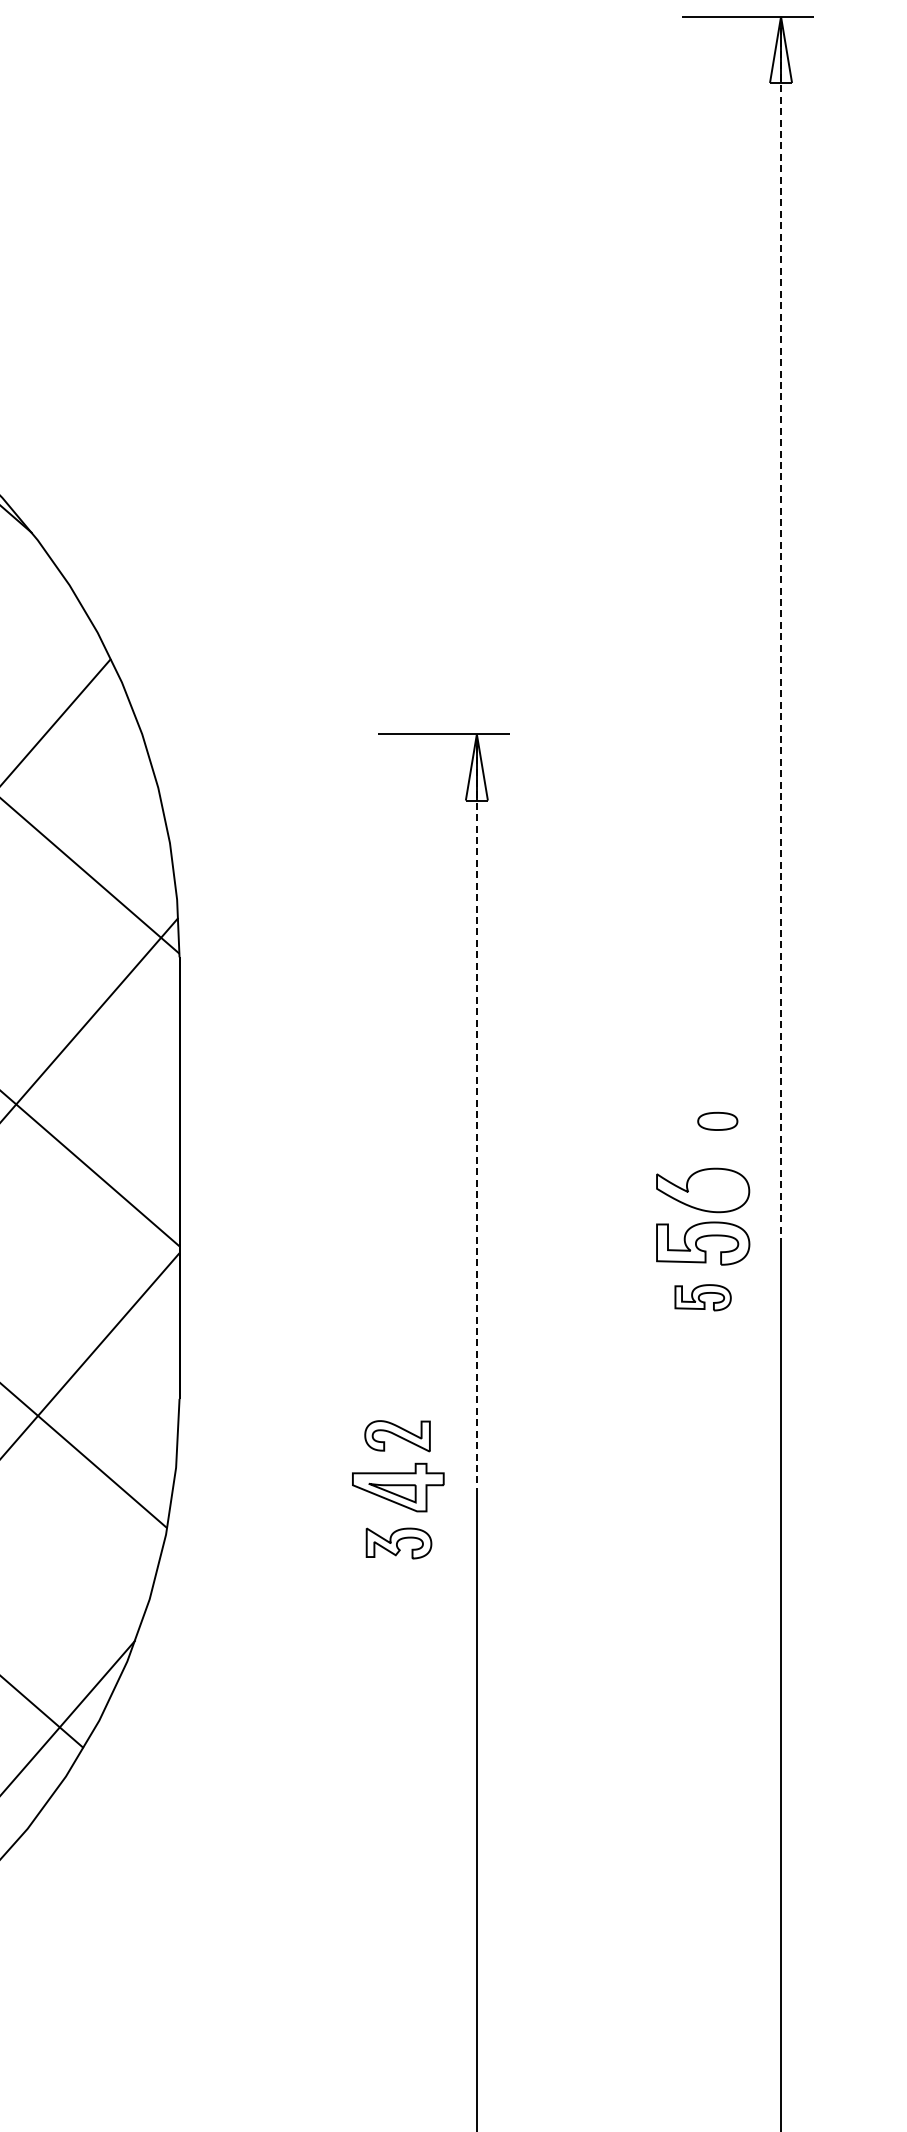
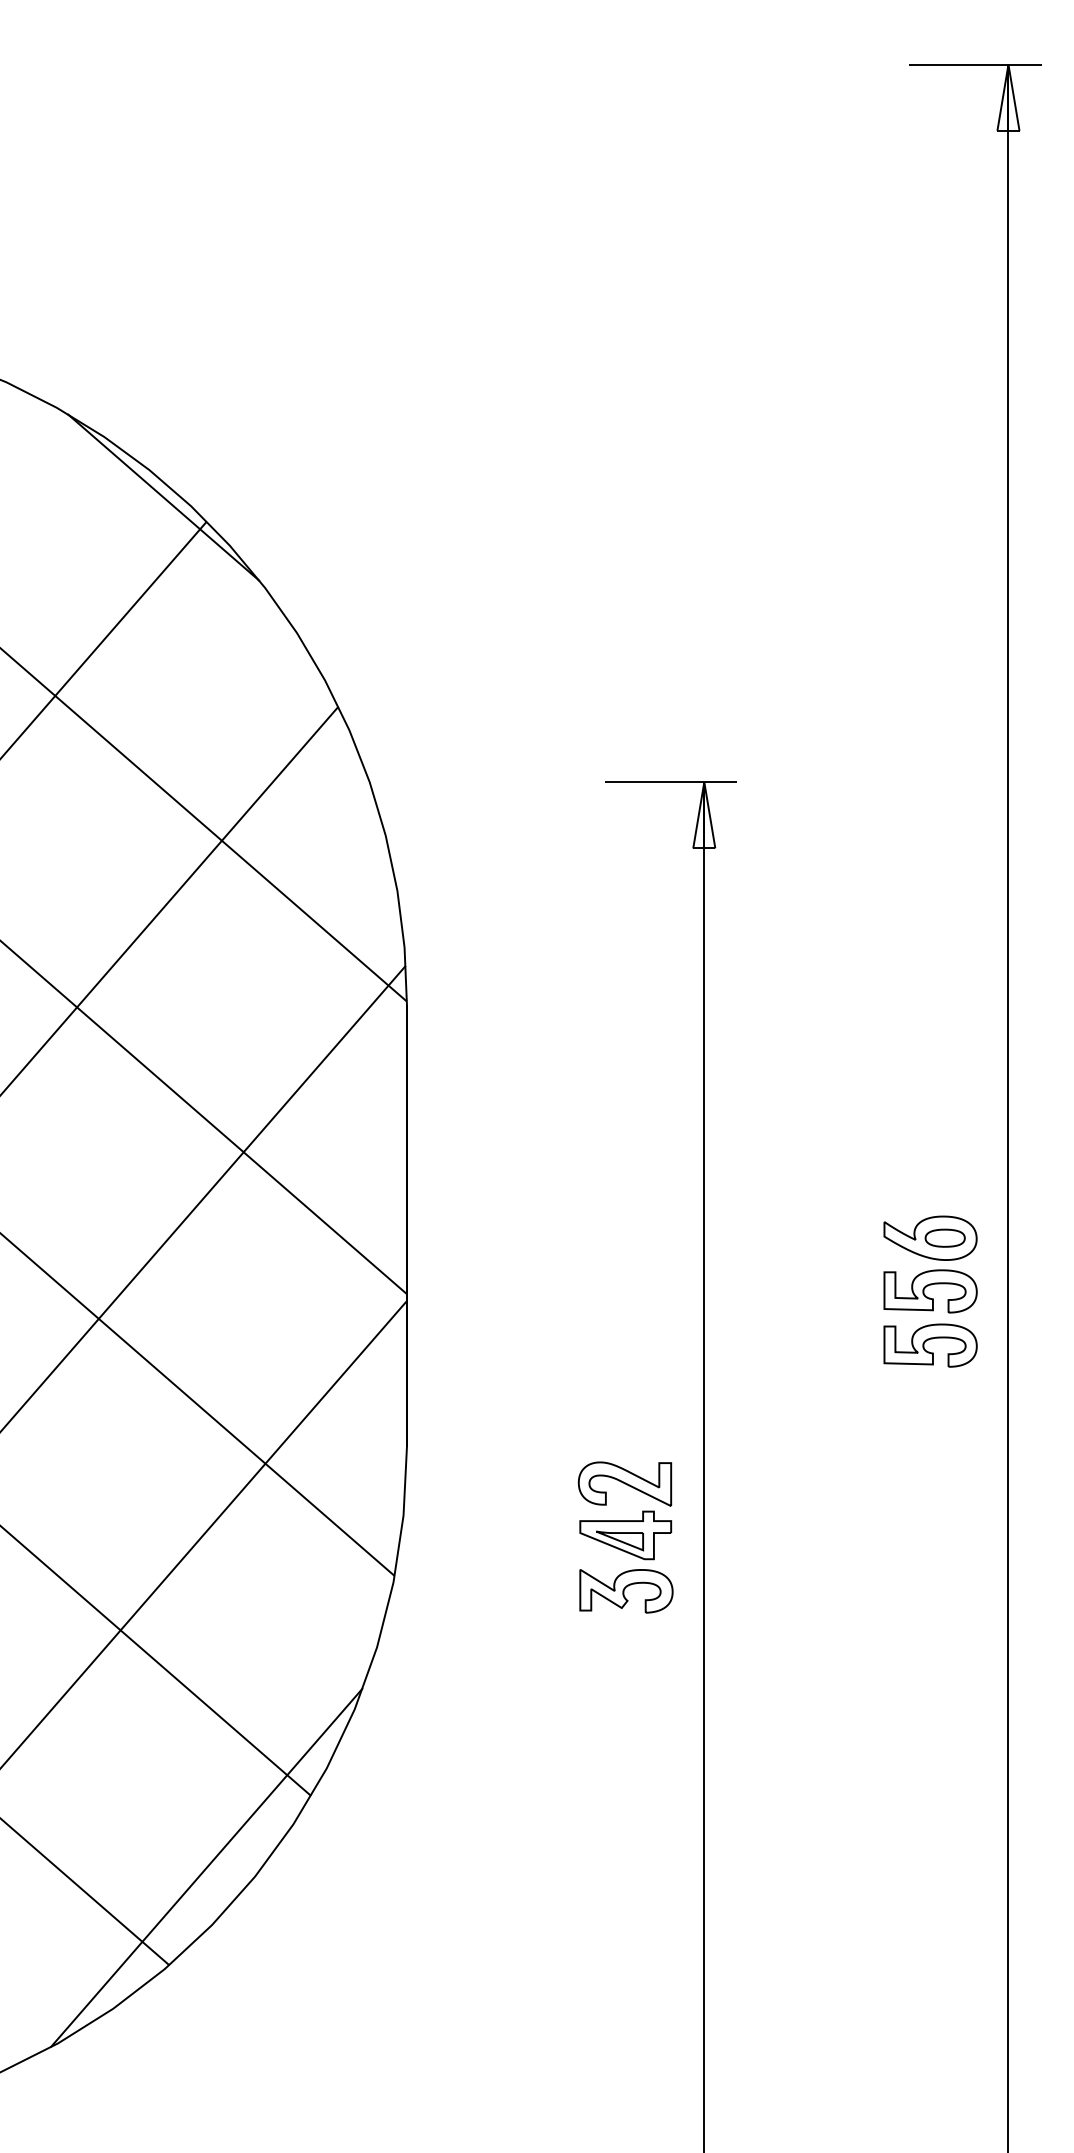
line: (781, 631) -> (1008, 679), dashed -> solid
line: (477, 1111) -> (704, 1159), dashed -> solid
part: (717, 1120) -> (944, 1237), moved
part: (703, 1297) -> (930, 1345), size x1.67
part: (397, 1435) -> (624, 1483), size x1.43
part: (399, 1543) -> (626, 1591), size x1.43

